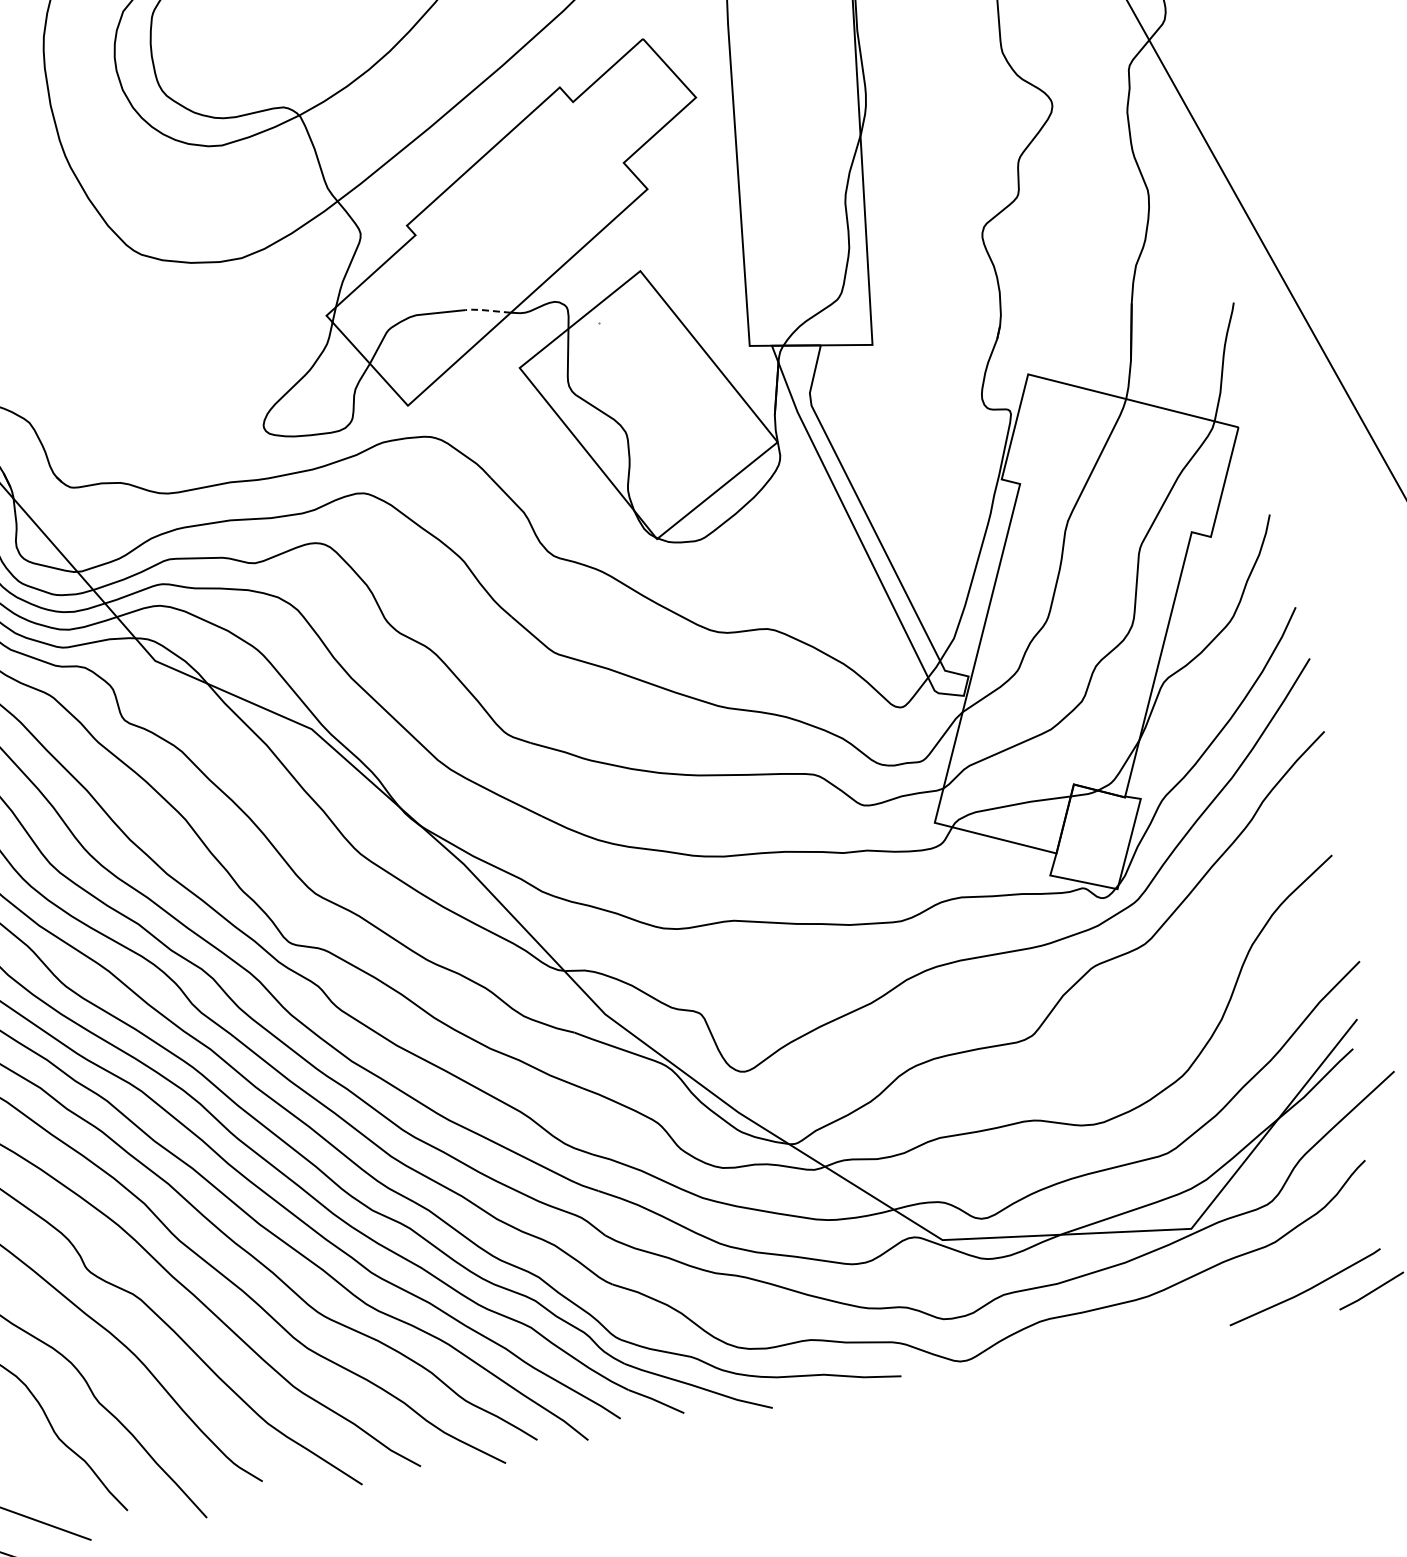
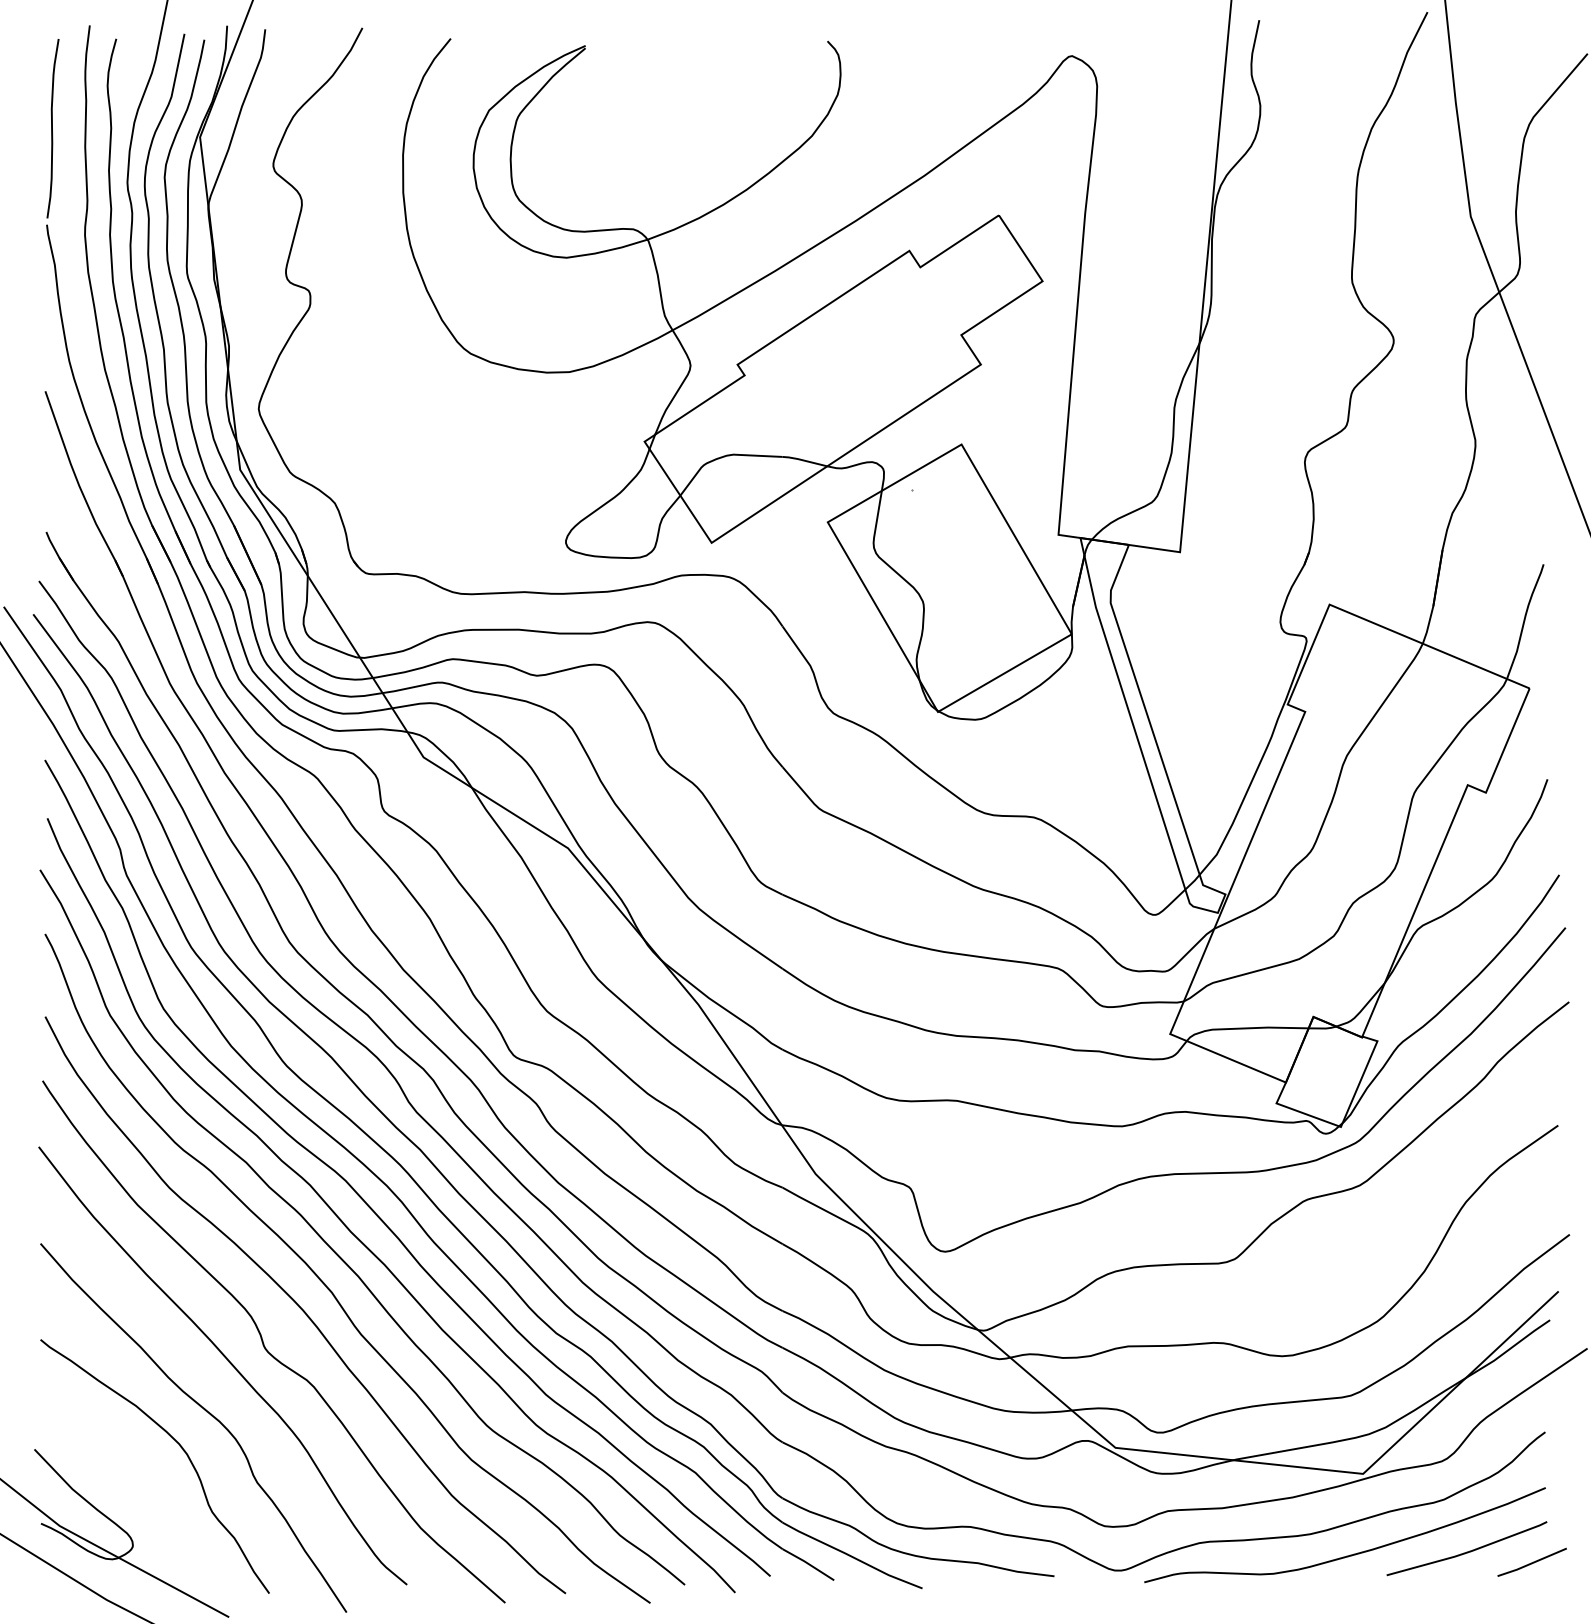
line: (486, 310) -> (803, 460), dashed -> solid
curve: (1190, 1310) -> (1350, 1554), added

